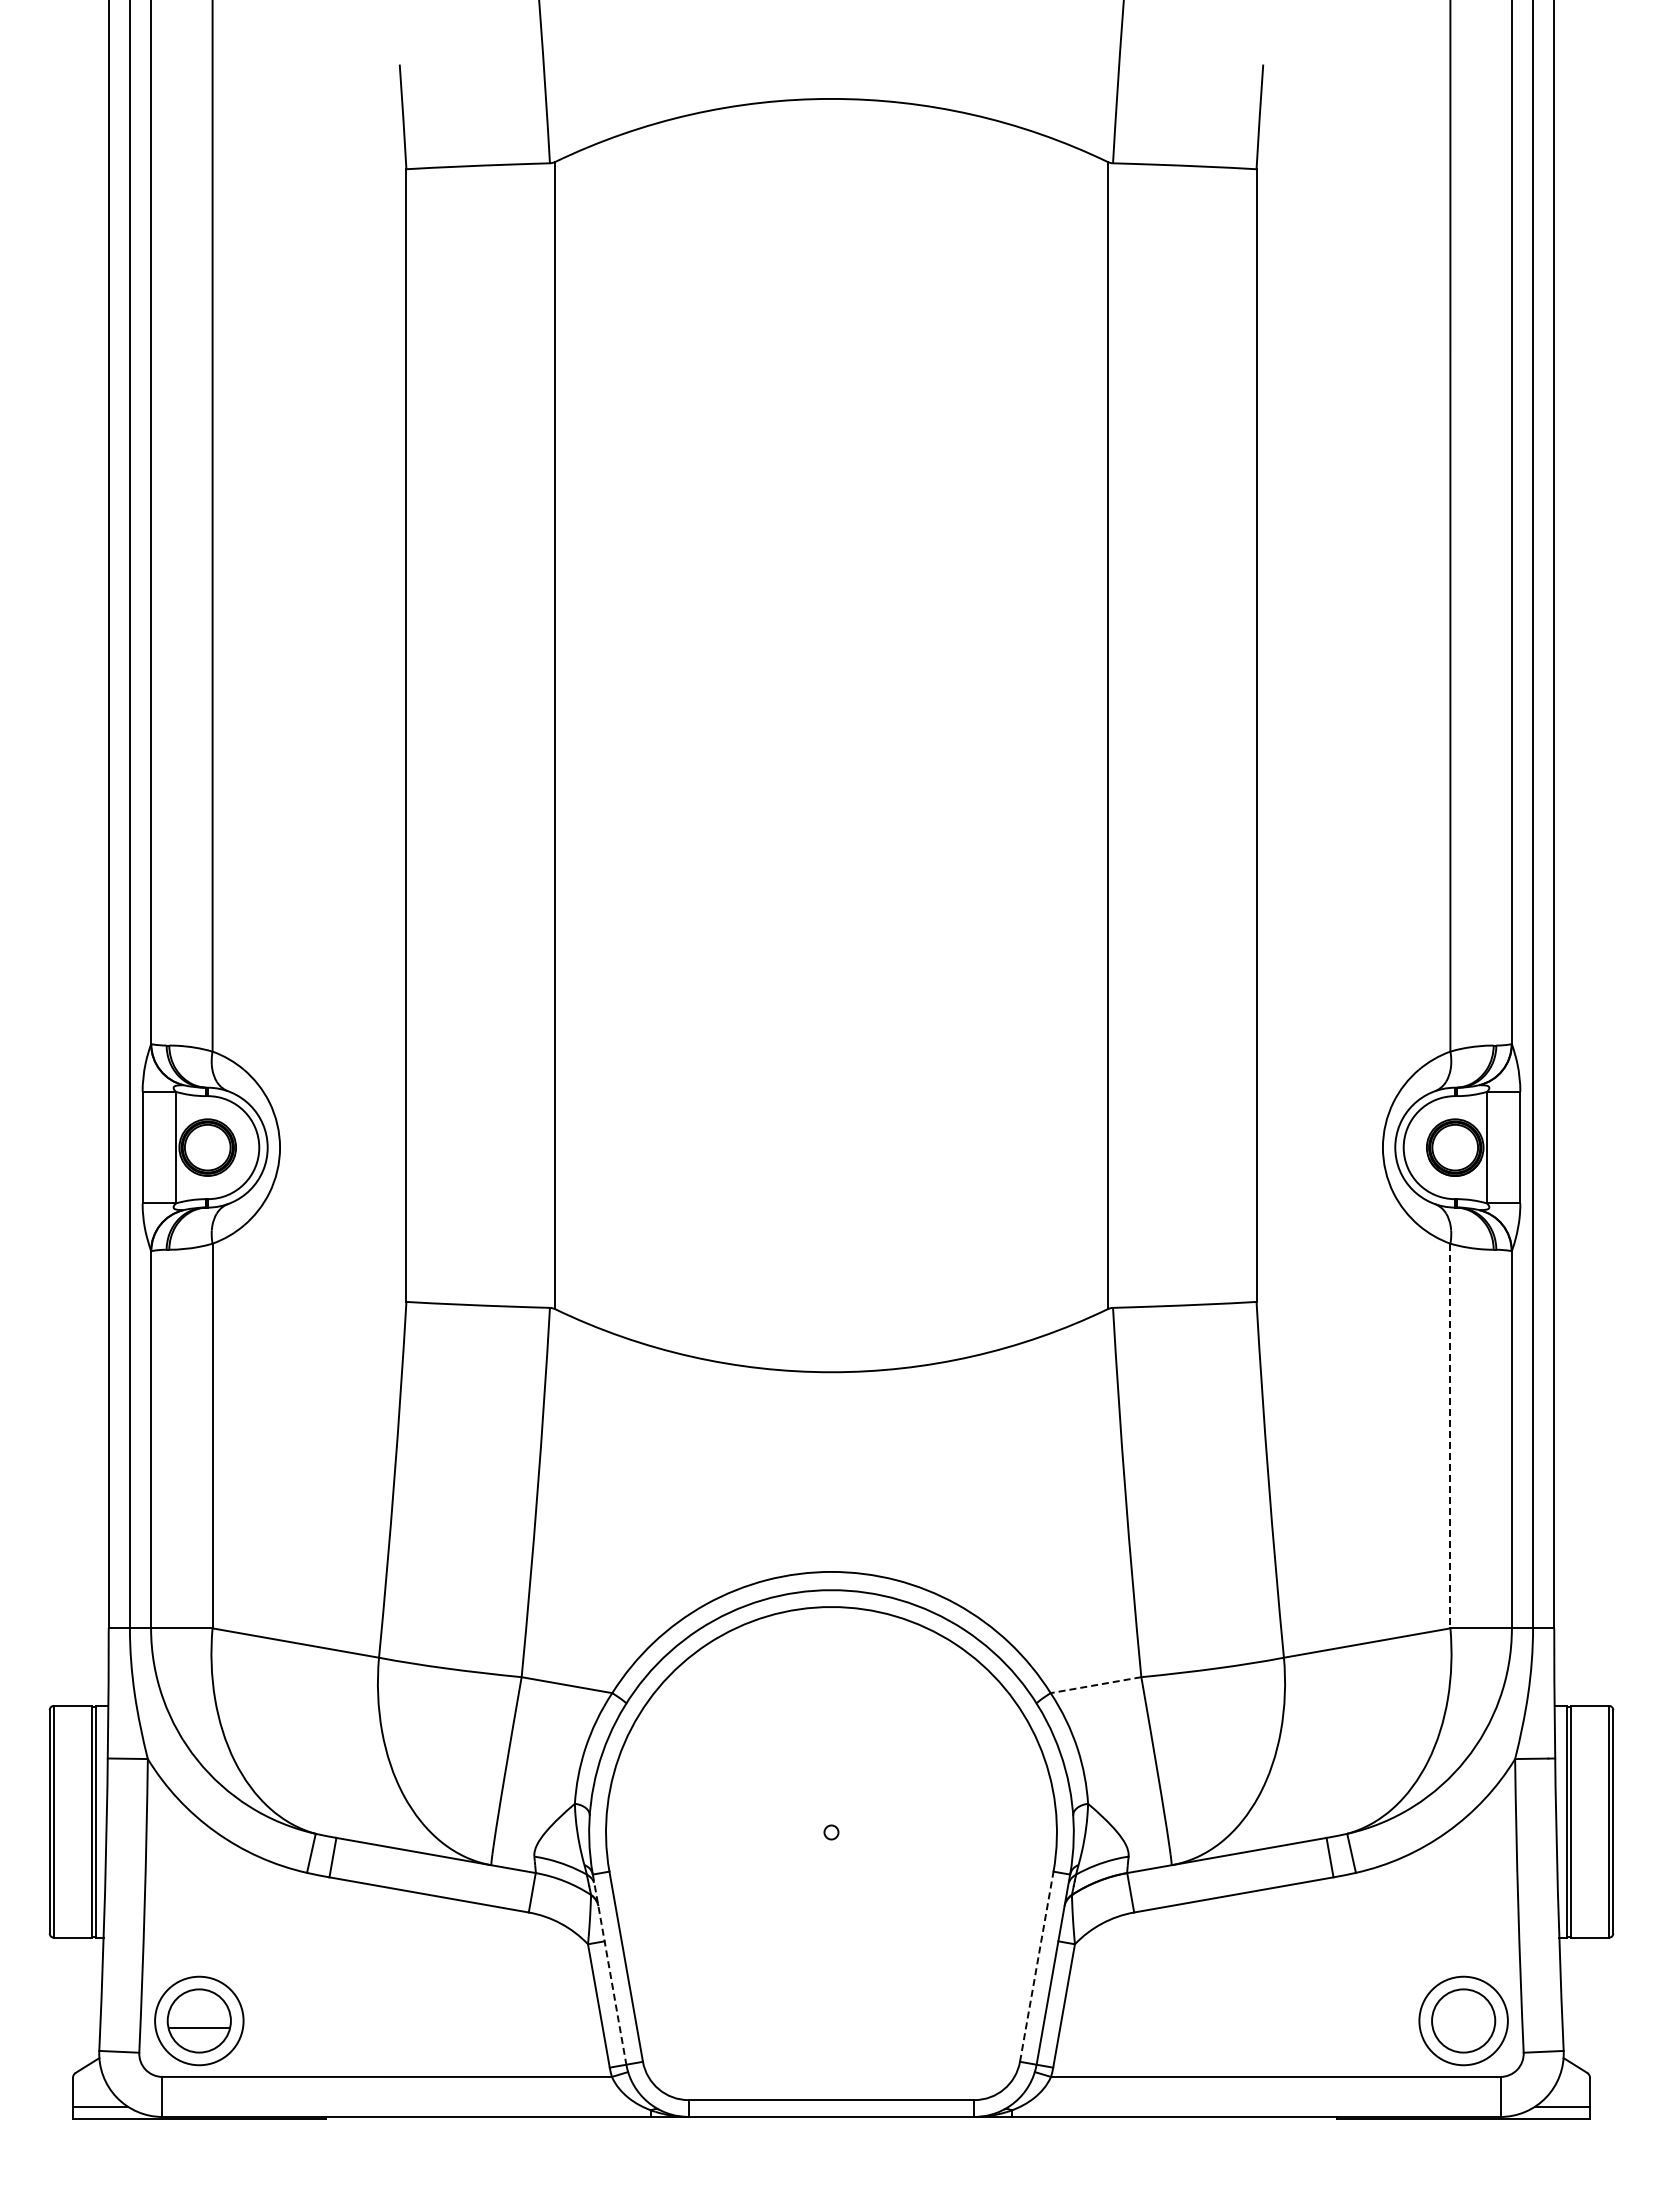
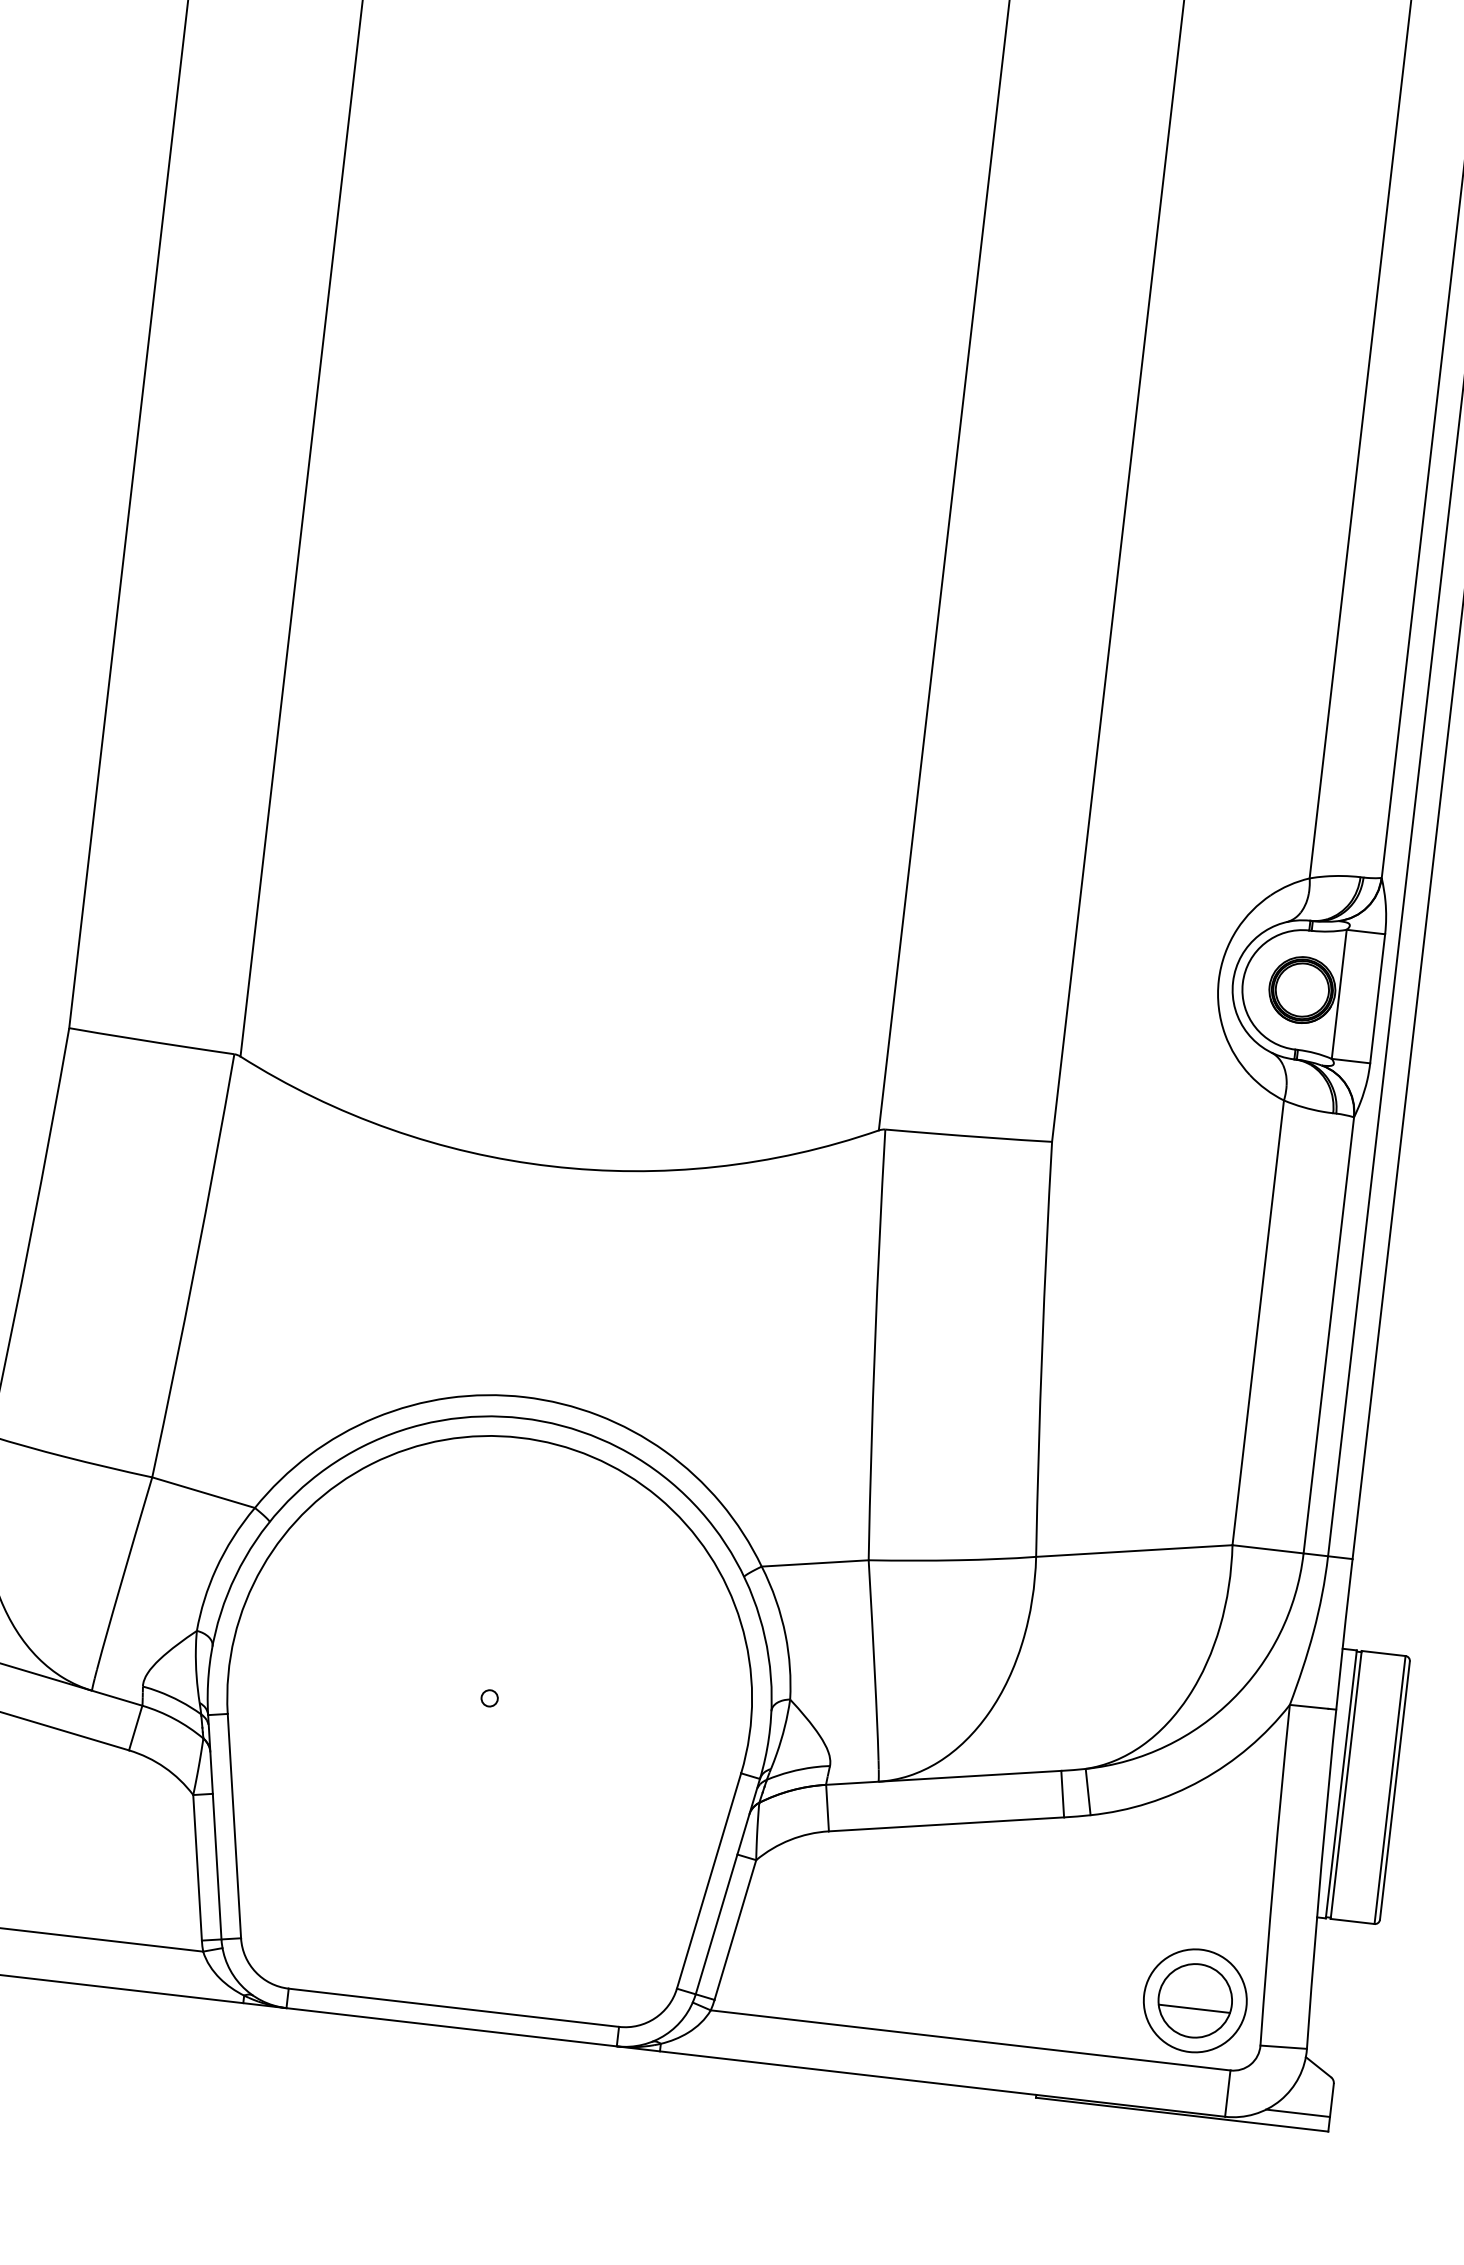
line: (1450, 1436) -> (1258, 1323), dashed -> solid
line: (1095, 1685) -> (814, 1563), dashed -> solid
line: (1036, 1966) -> (708, 1880), dashed -> solid
line: (609, 1969) -> (214, 1827), dashed -> solid
line: (1463, 2027) -> (1194, 2008), added

